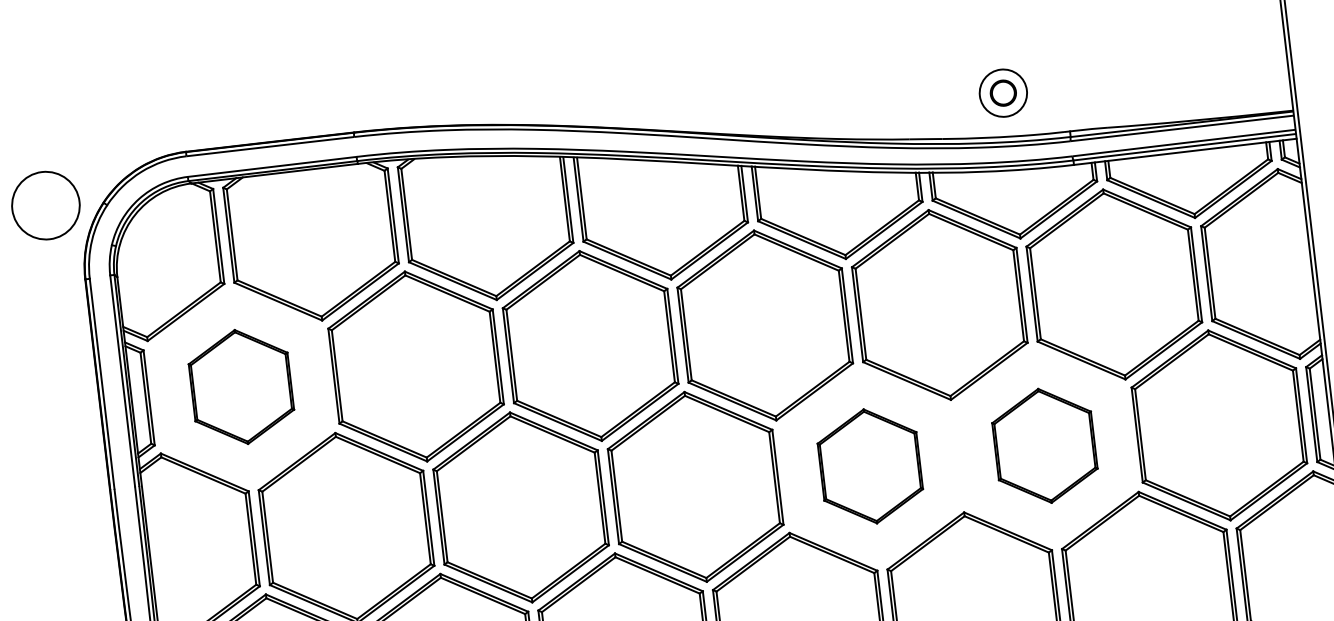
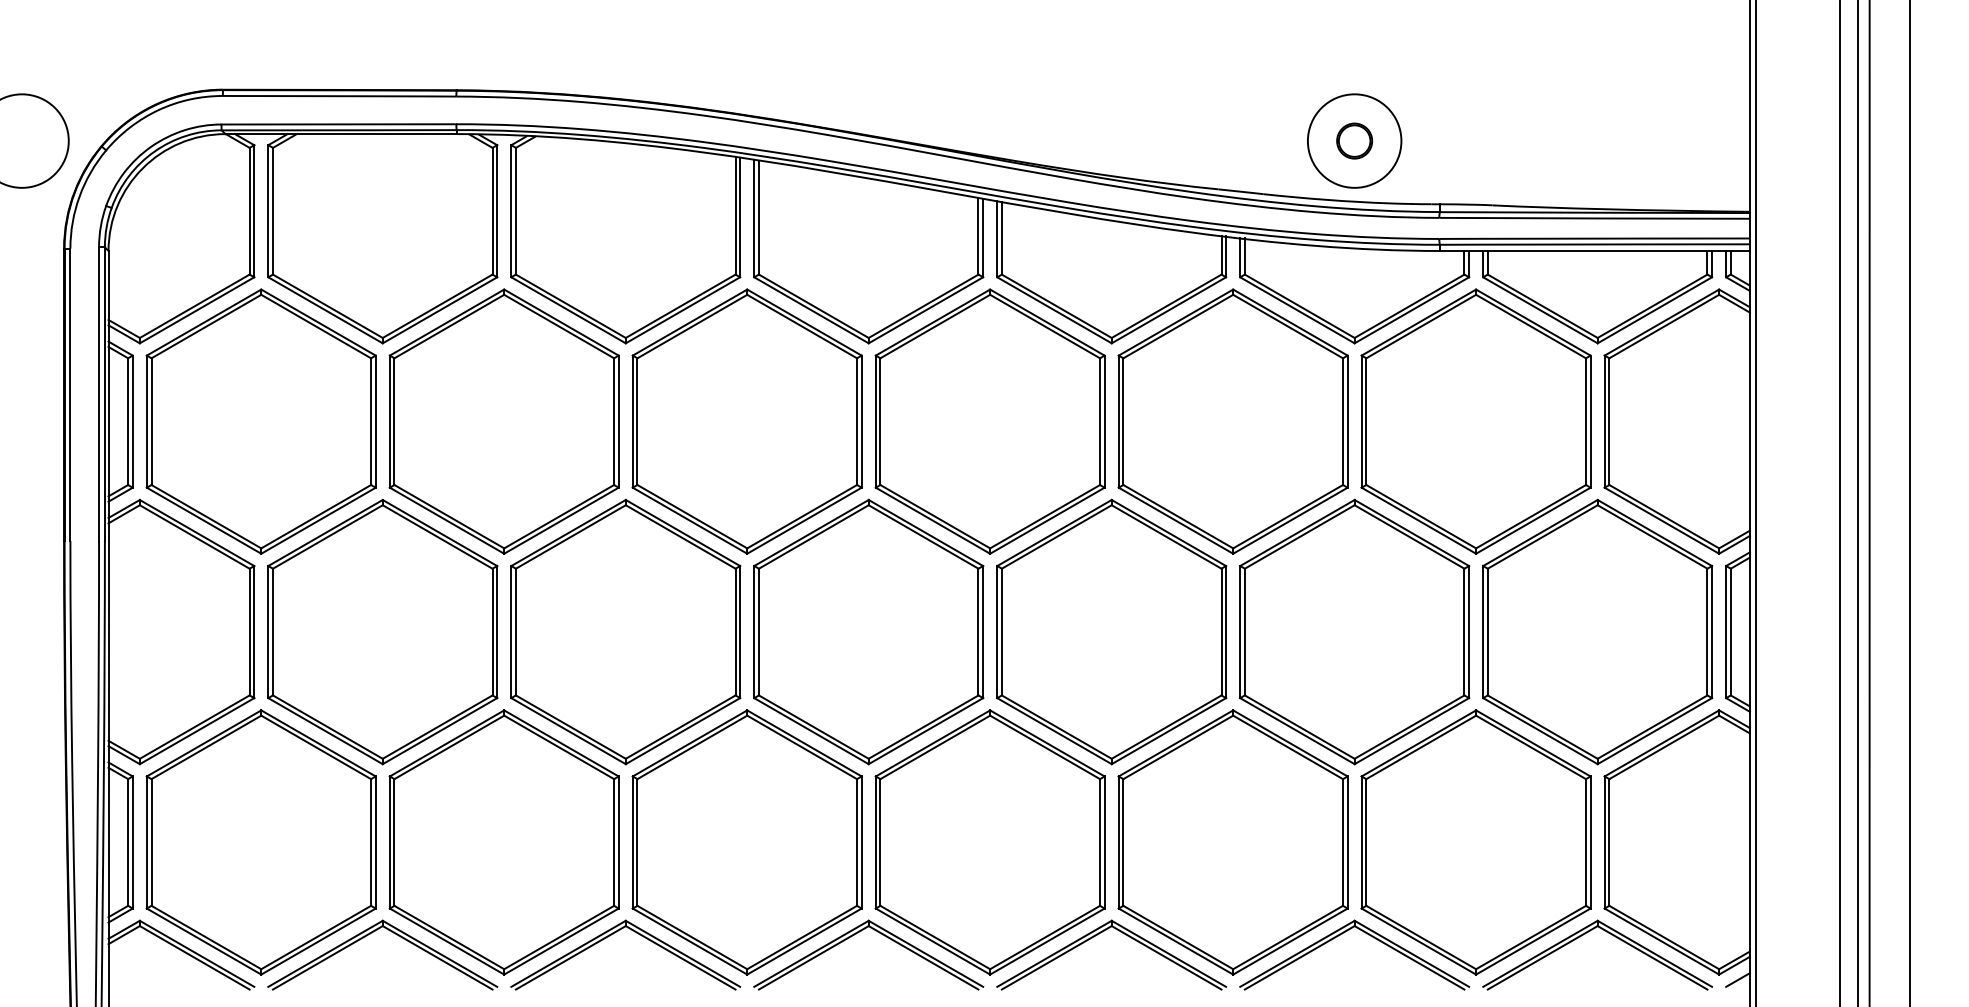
circle: (1003, 92) -> (1354, 140), size x1.43
part: (240, 386) -> (260, 421), size x1.67
part: (1044, 445) -> (1354, 631), size x1.67
part: (870, 466) -> (1111, 631), size x1.67

